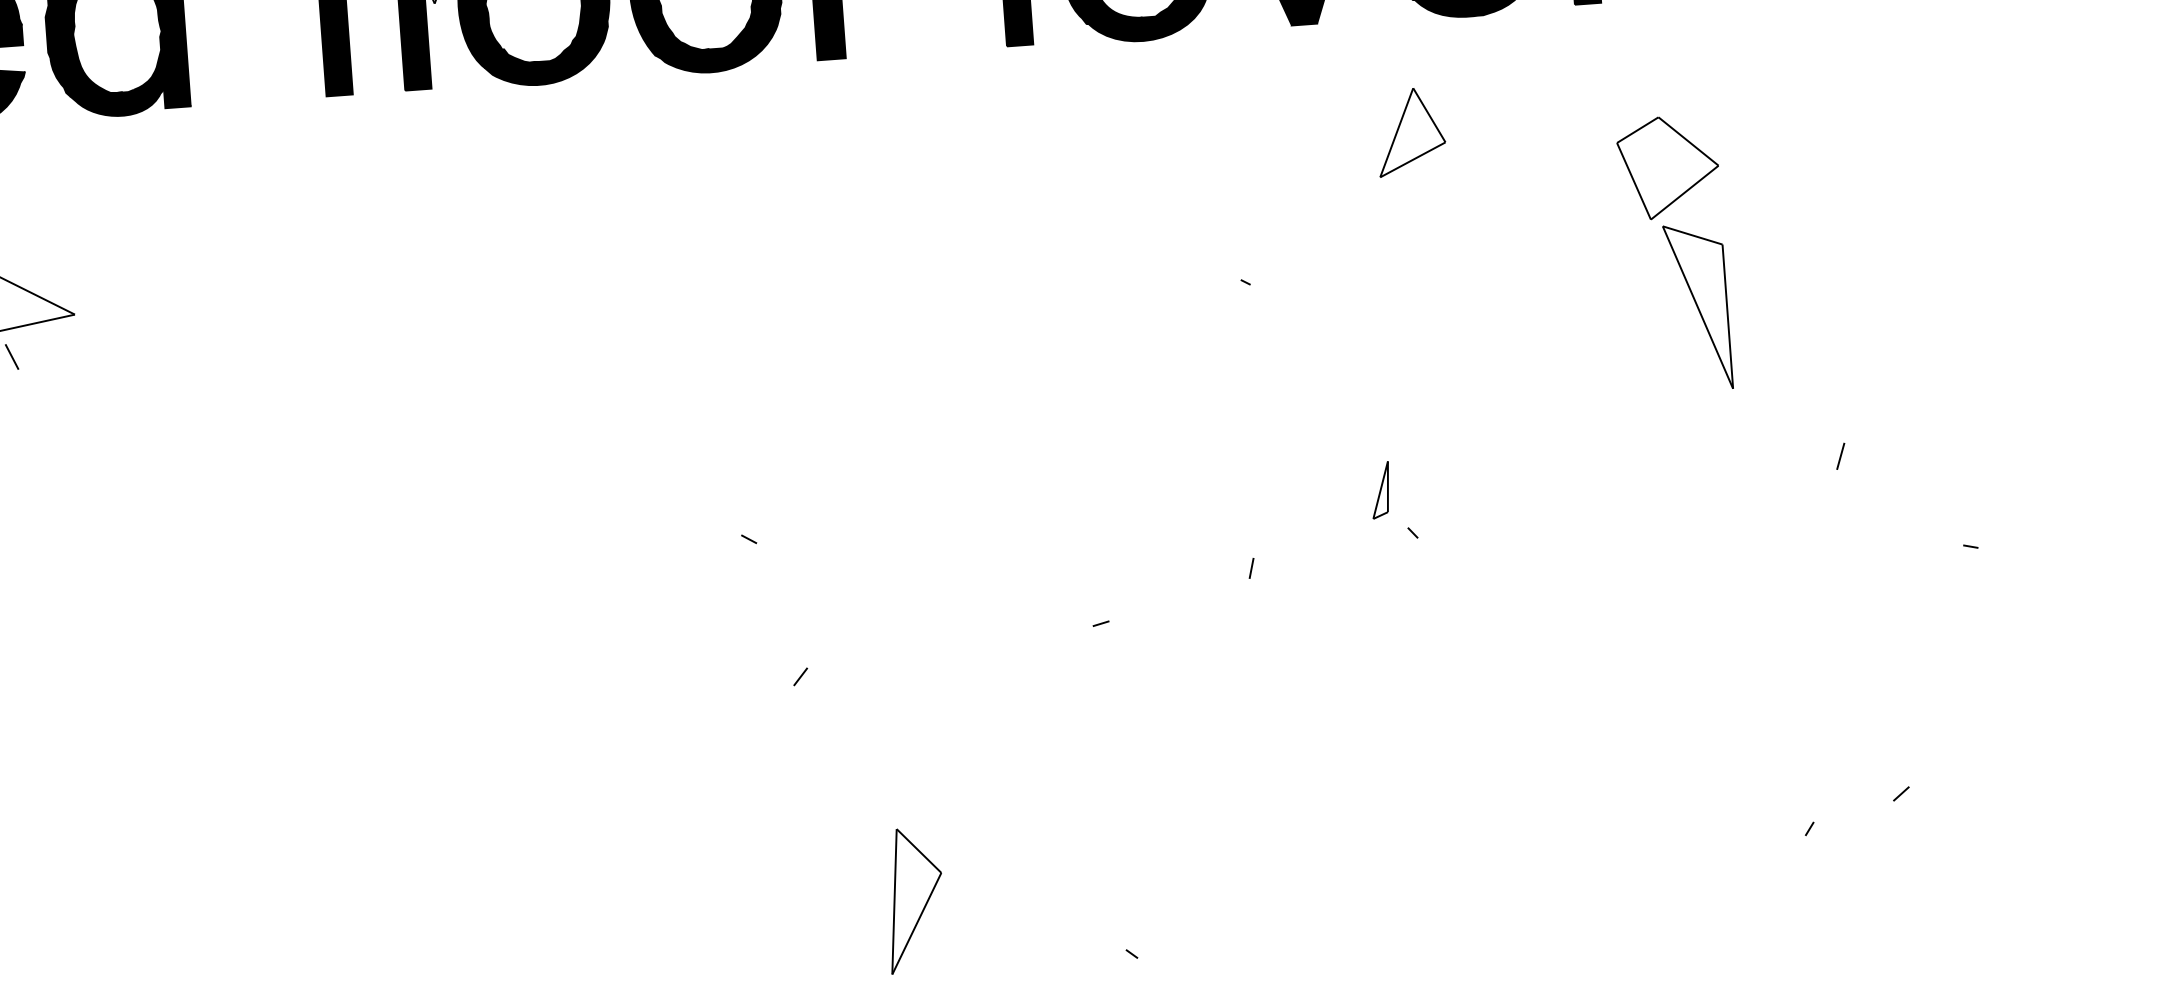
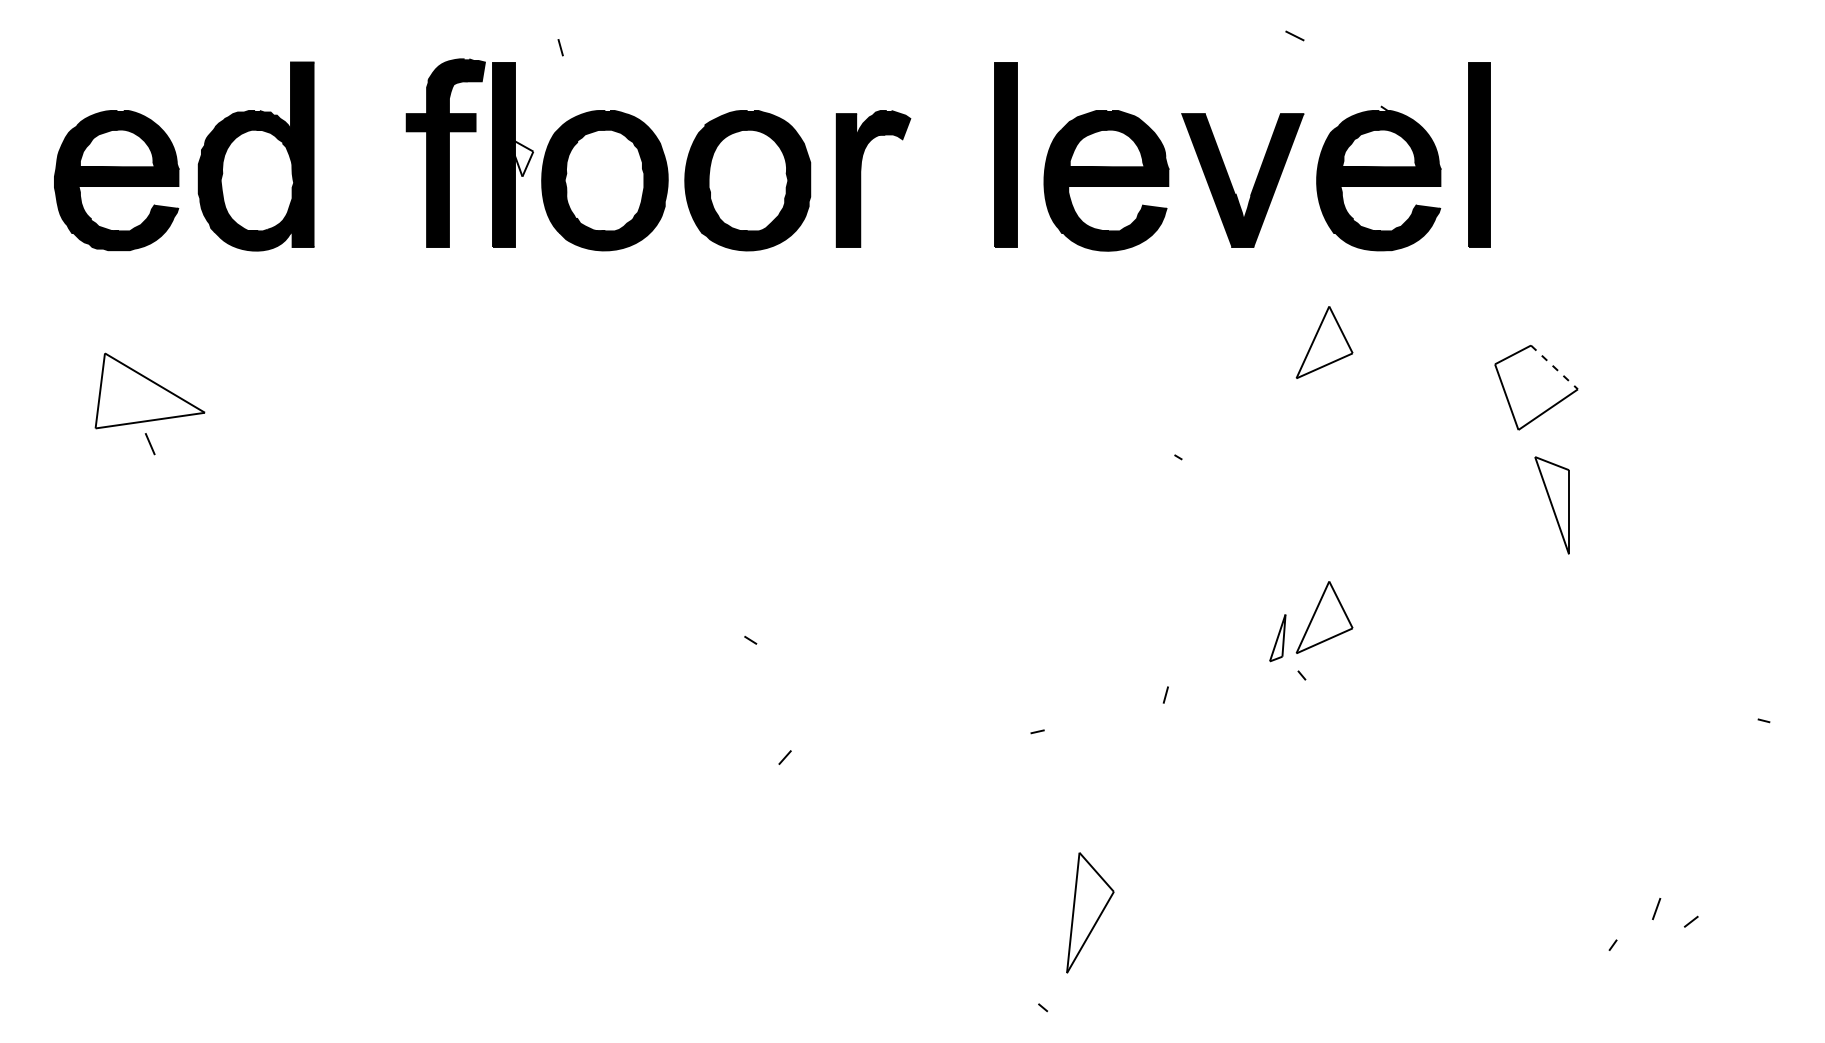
line: (1688, 141) -> (1554, 367), solid -> dashed
part: (1697, 307) -> (1551, 505), size x0.7
line: (1840, 456) -> (1656, 909), moved
part: (1434, 461) -> (1324, 617), added
part: (915, 899) -> (1090, 912), moved

